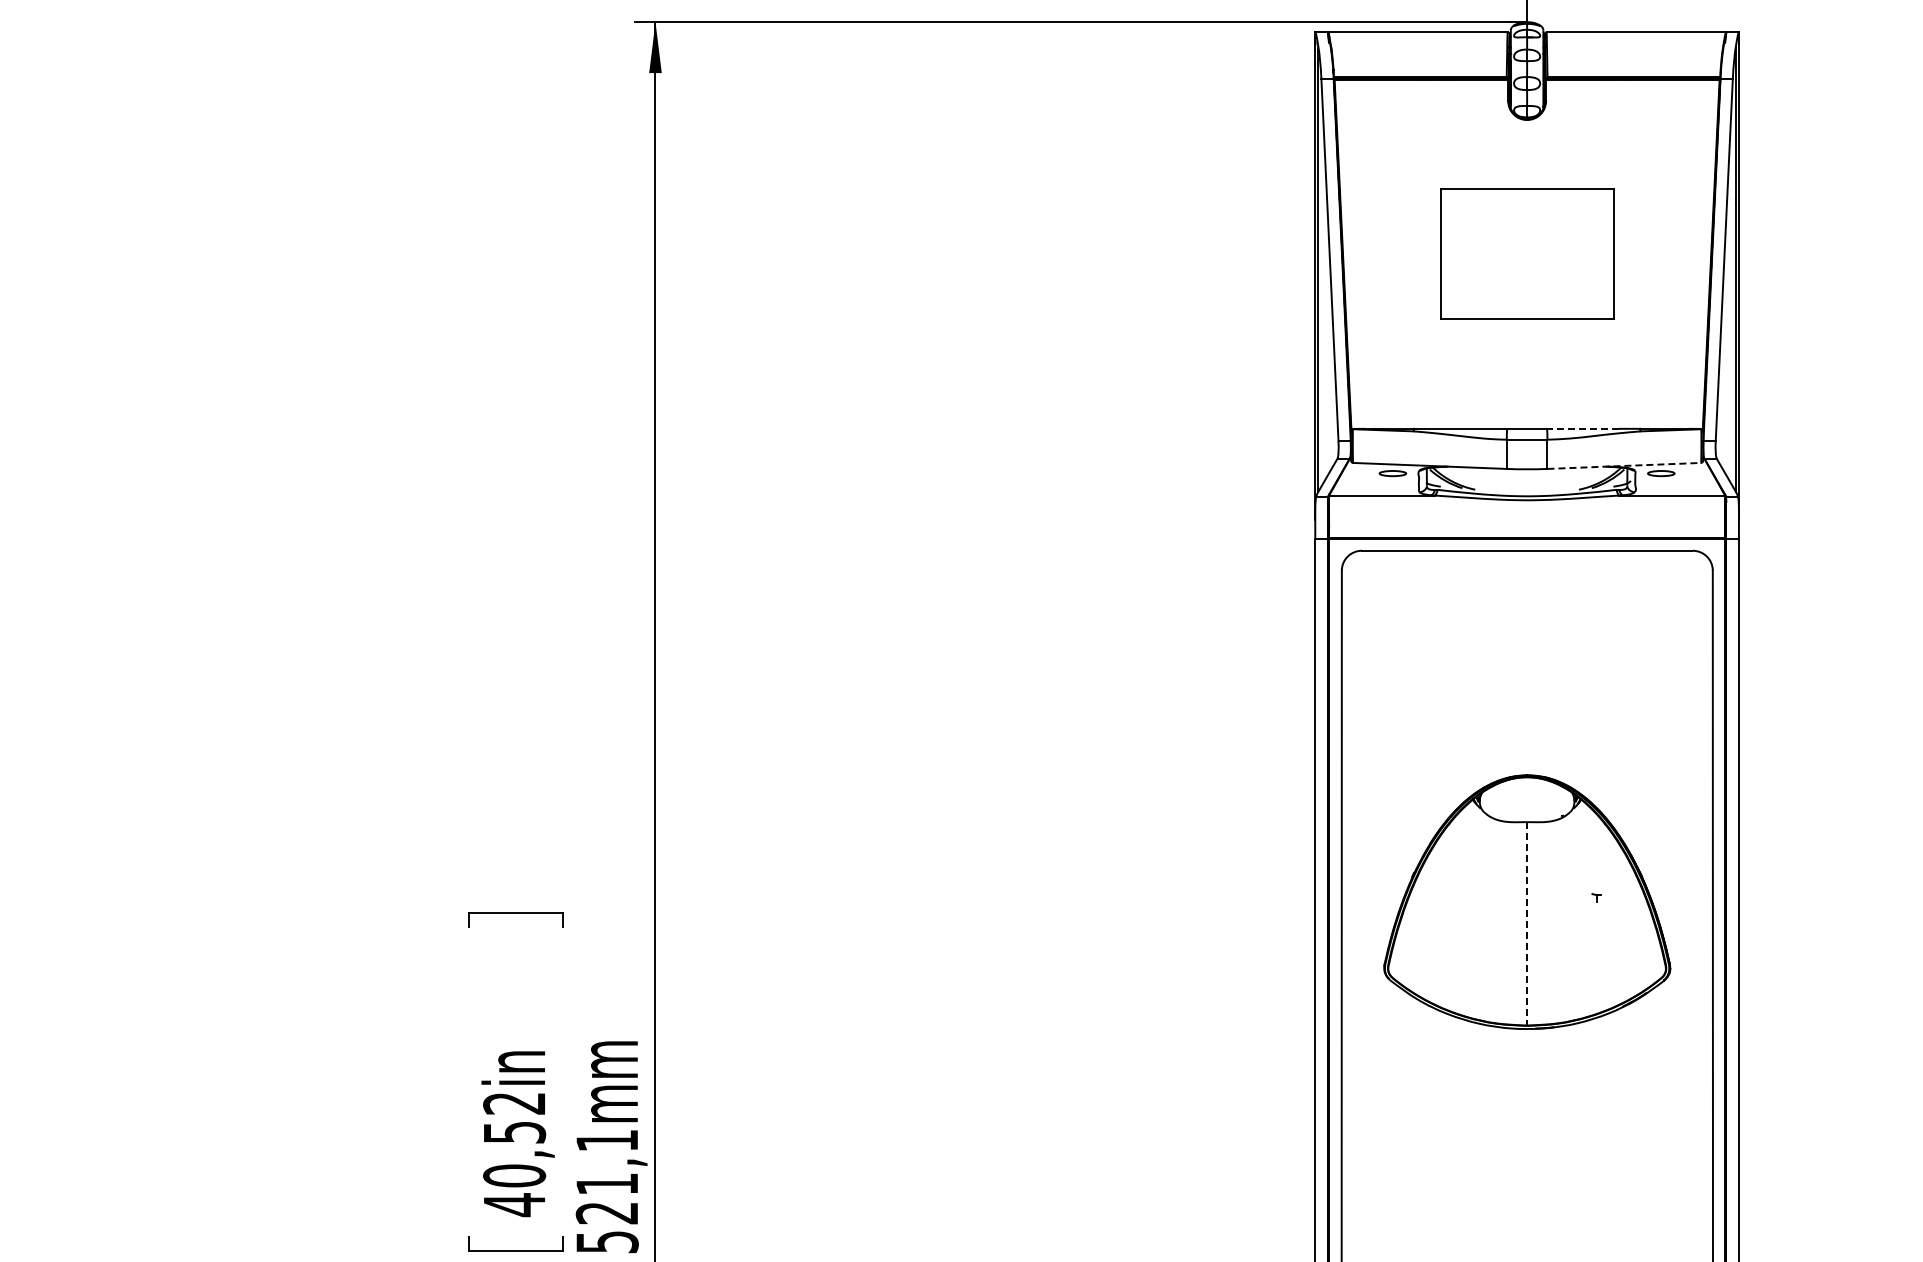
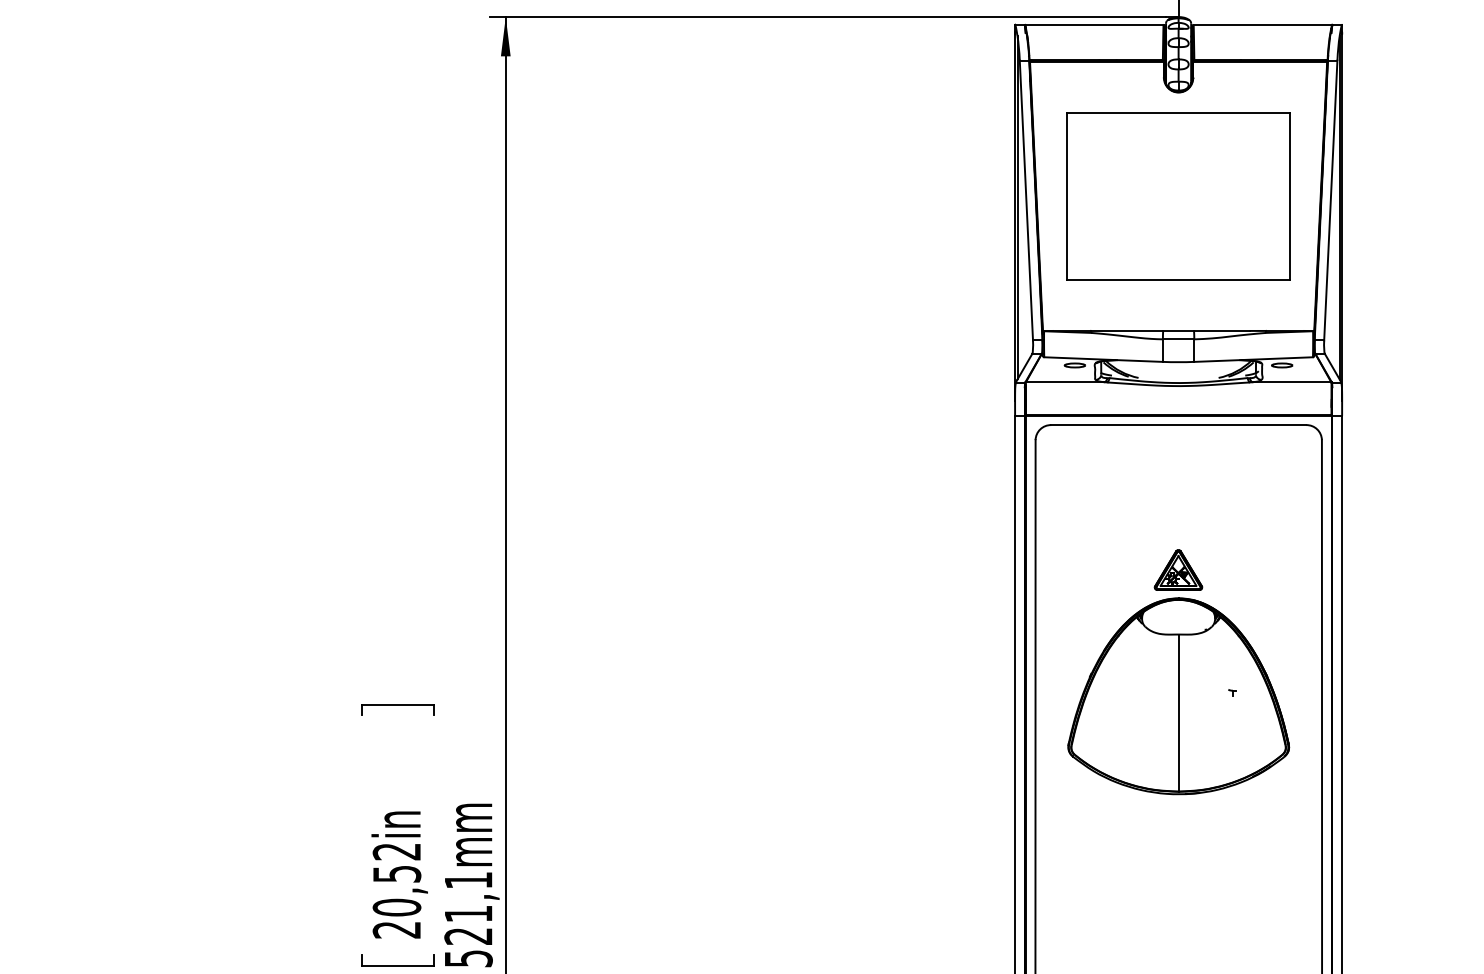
part: (1527, 254) -> (1178, 196), size x1.67
line: (1582, 428) -> (1221, 330), dashed -> solid
line: (1624, 465) -> (1253, 359), dashed -> solid
part: (1526, 738) -> (1178, 569), added
line: (1527, 923) -> (1178, 712), dashed -> solid
text: (513, 1205) -> (396, 930), 40,52in -> 20,52in

